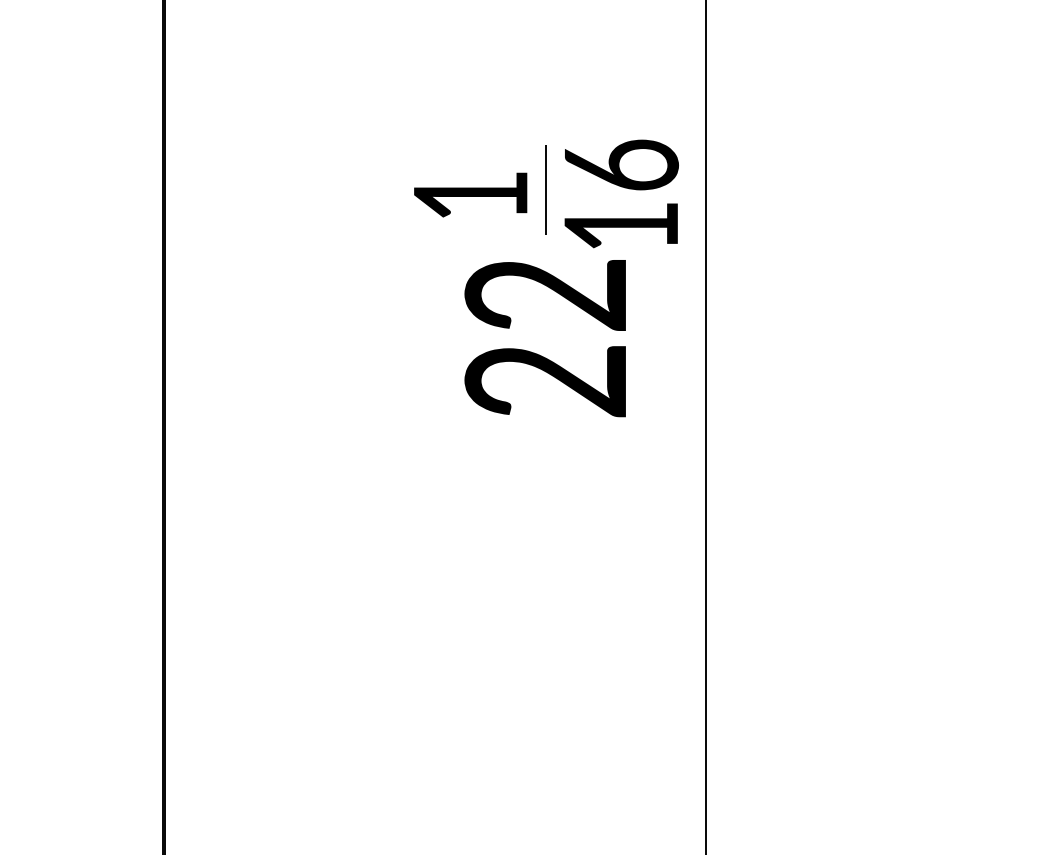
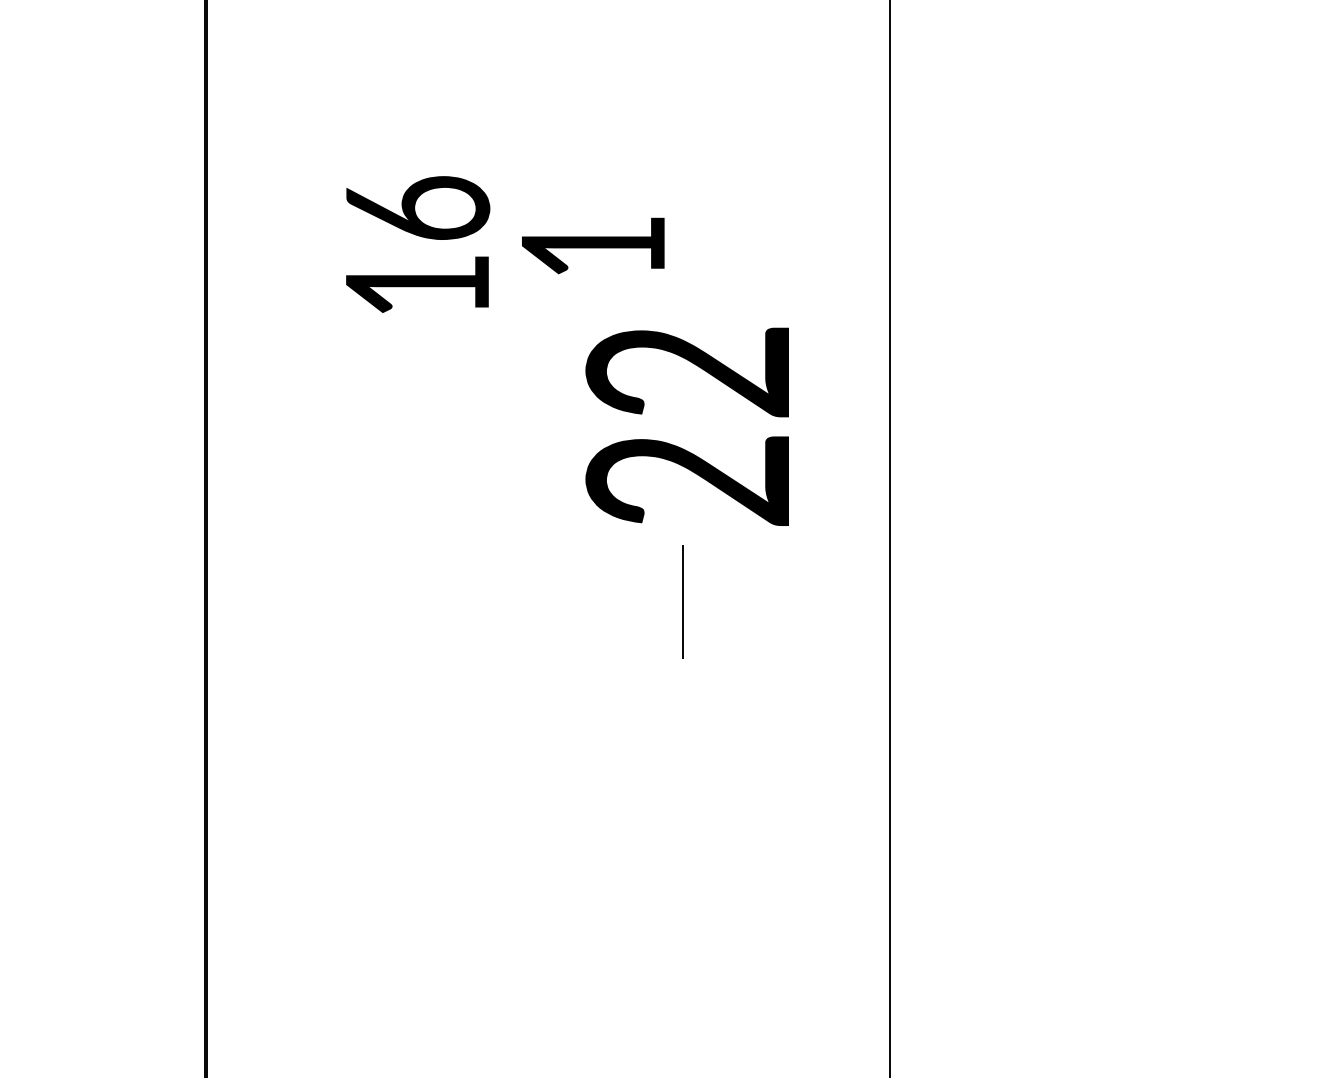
line: (545, 189) -> (682, 600), moved
text: (621, 193) -> (417, 243), moved

